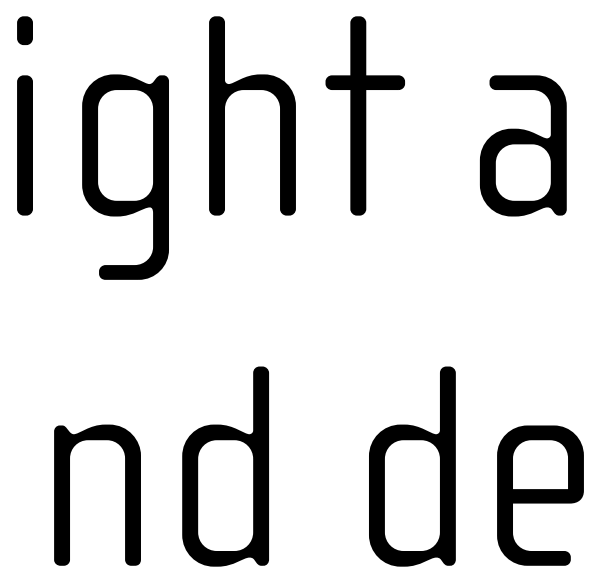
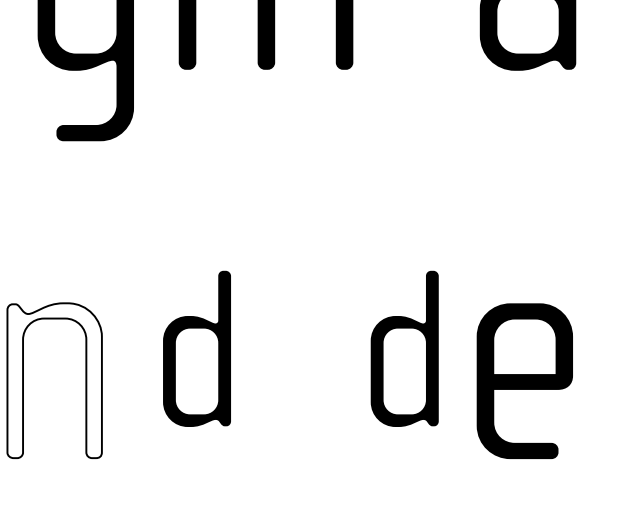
part: (225, 466) -> (196, 348), size x0.7
part: (412, 466) -> (404, 348), size x0.7
fill: (97, 494) -> (54, 379), removed
part: (540, 495) -> (524, 381), moved

